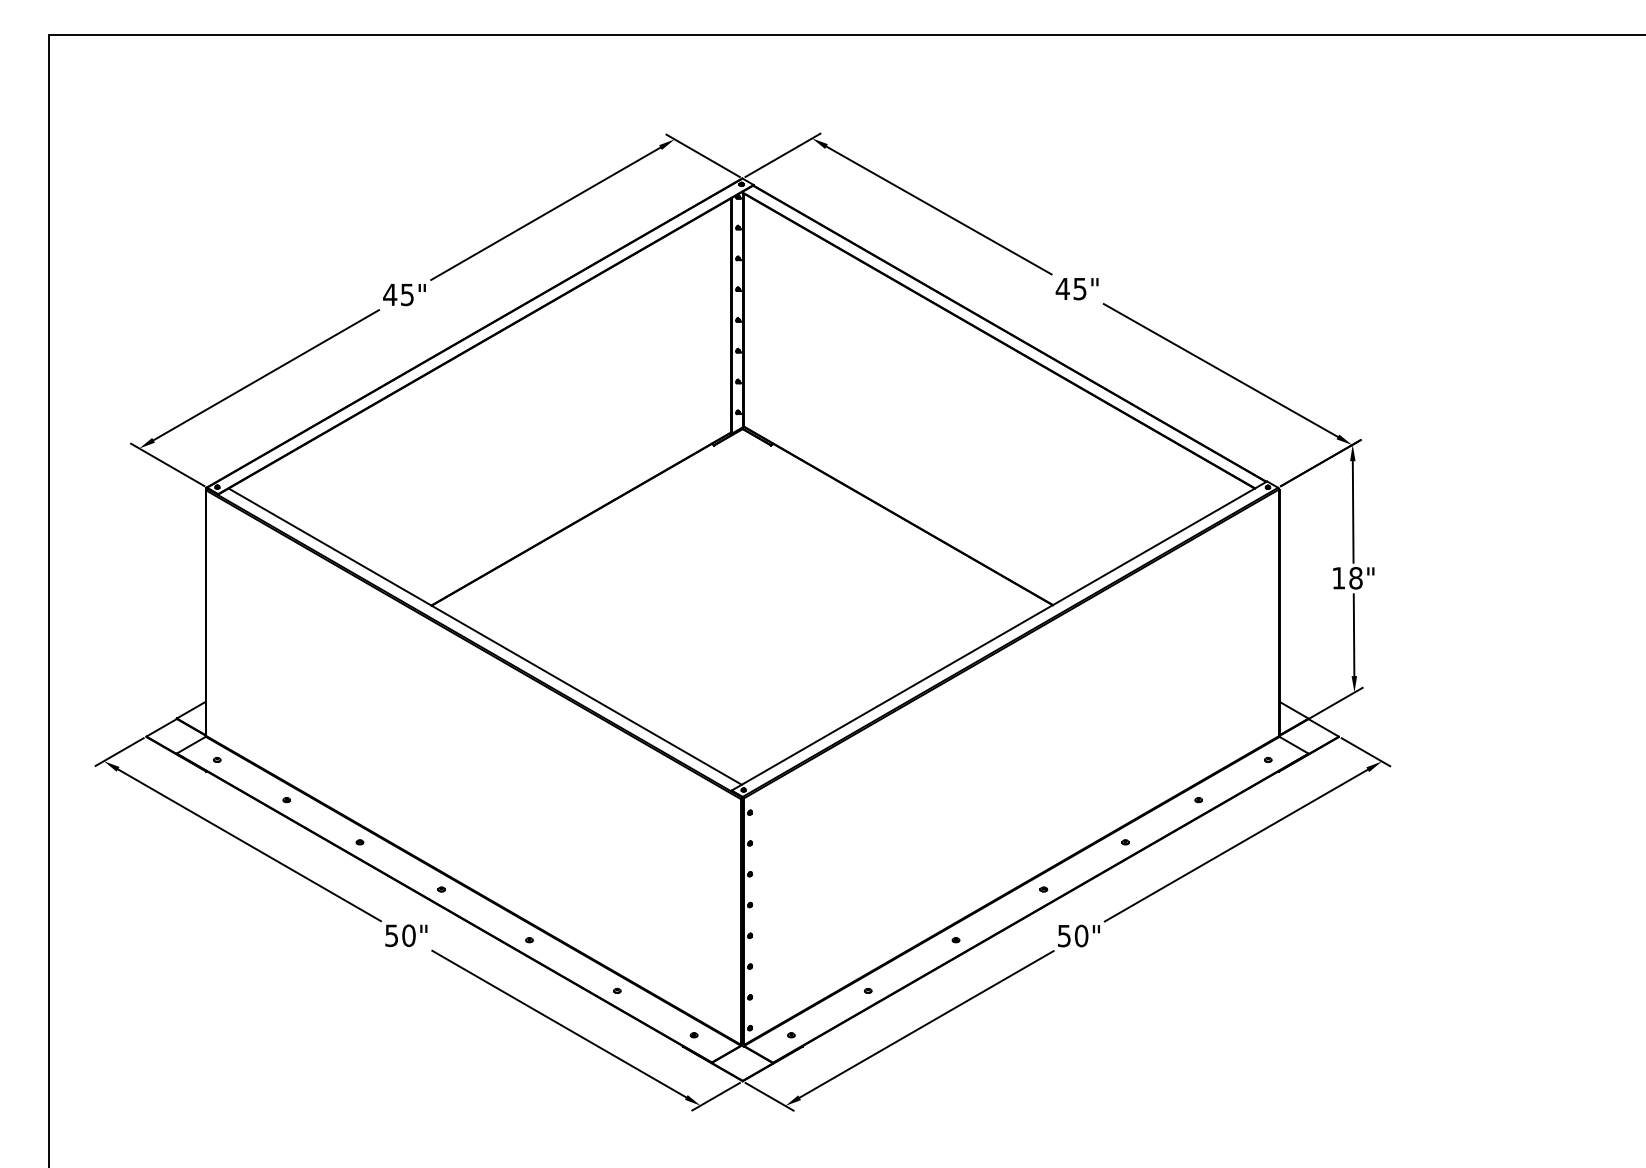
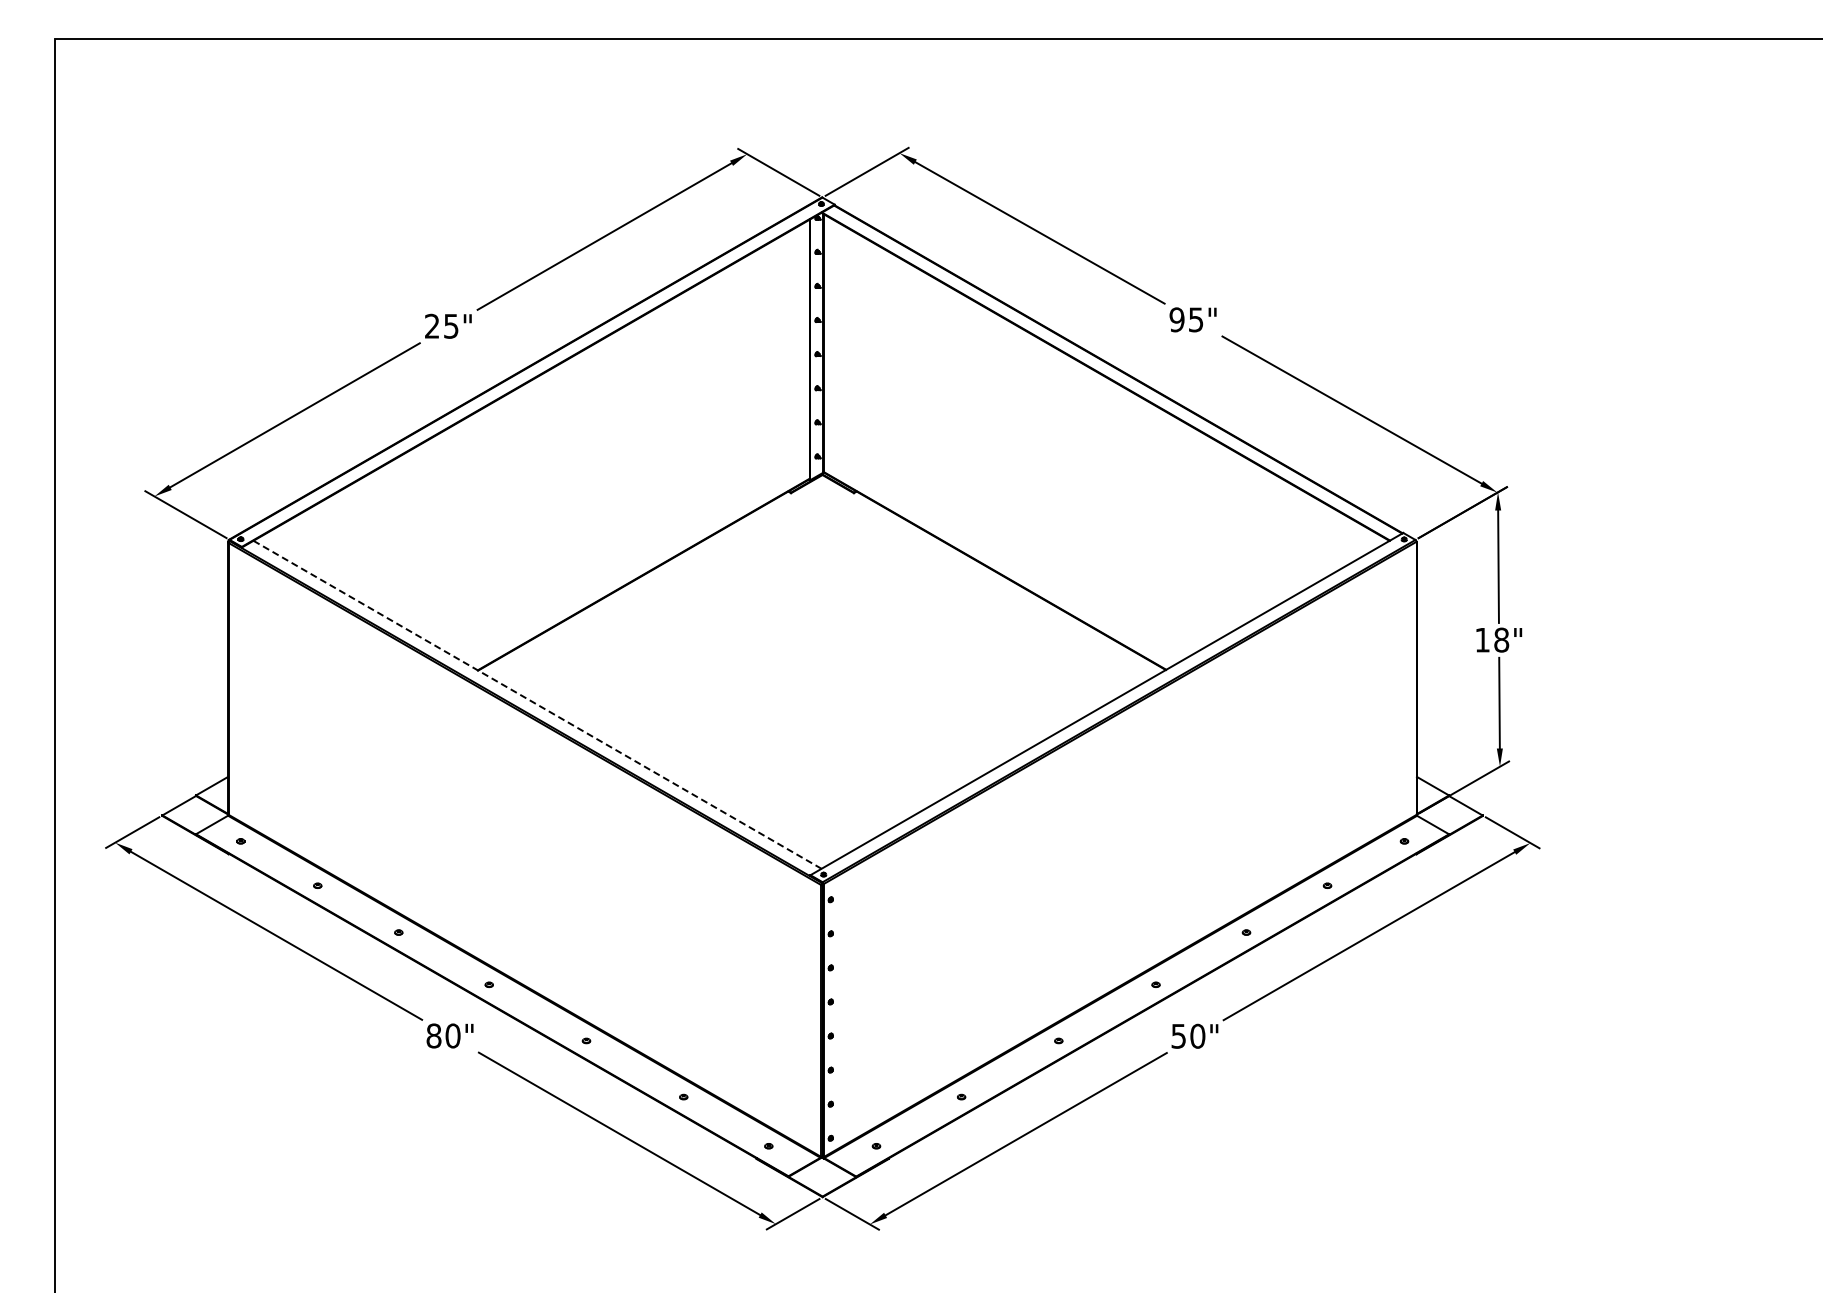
text: (1062, 288) -> (1176, 319), 45" -> 95"
text: (390, 294) -> (432, 325), 45" -> 25"
line: (485, 636) -> (537, 704), solid -> dashed
text: (391, 935) -> (433, 1035), 50" -> 80"

